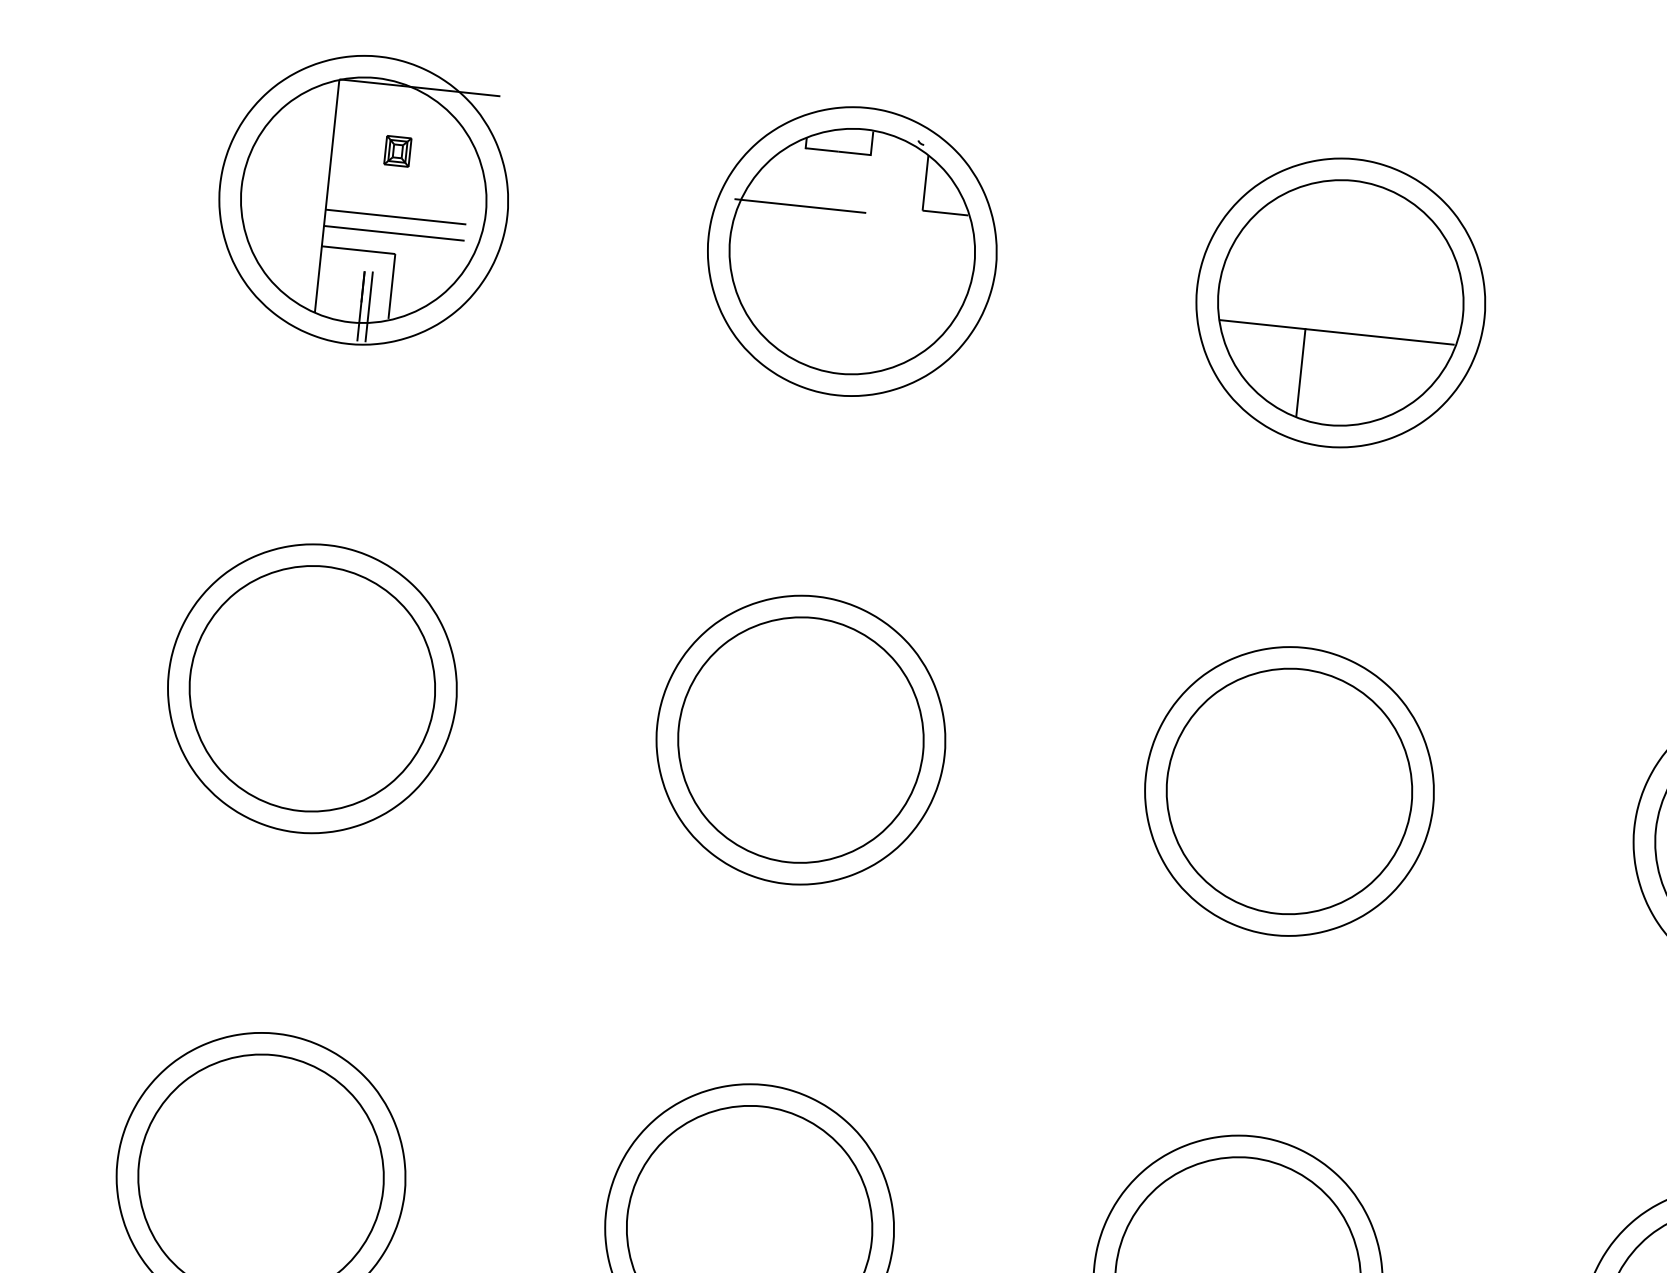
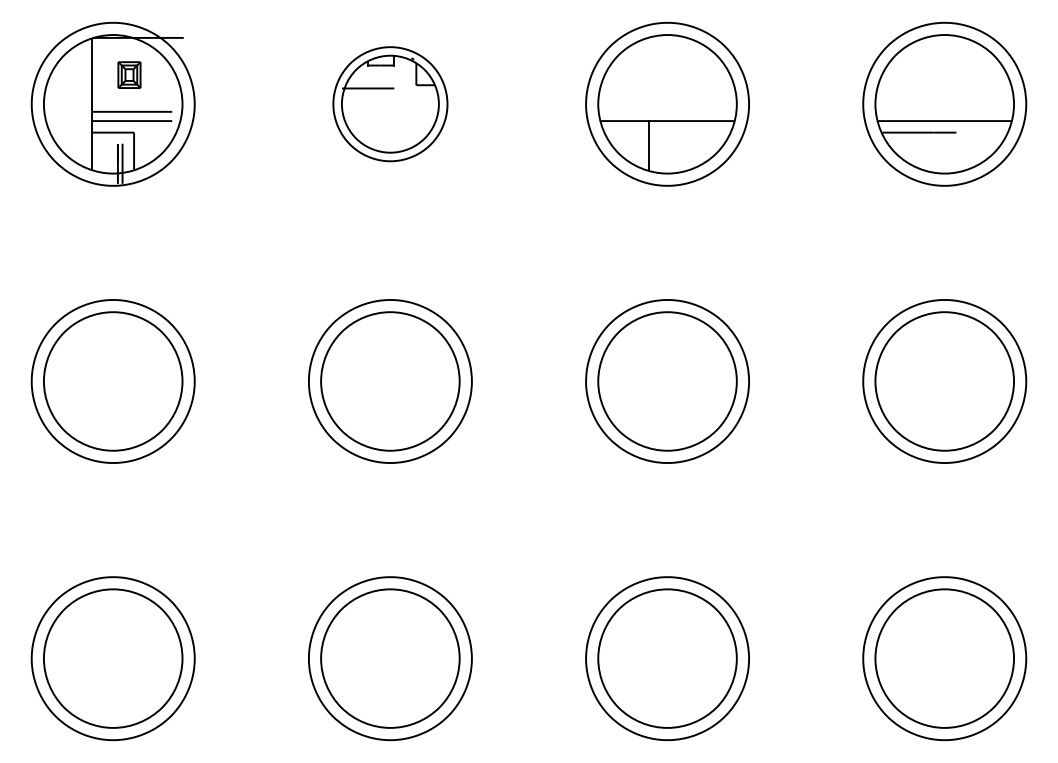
part: (397, 150) -> (129, 74), size x1.6
part: (852, 250) -> (390, 103), size x0.7

